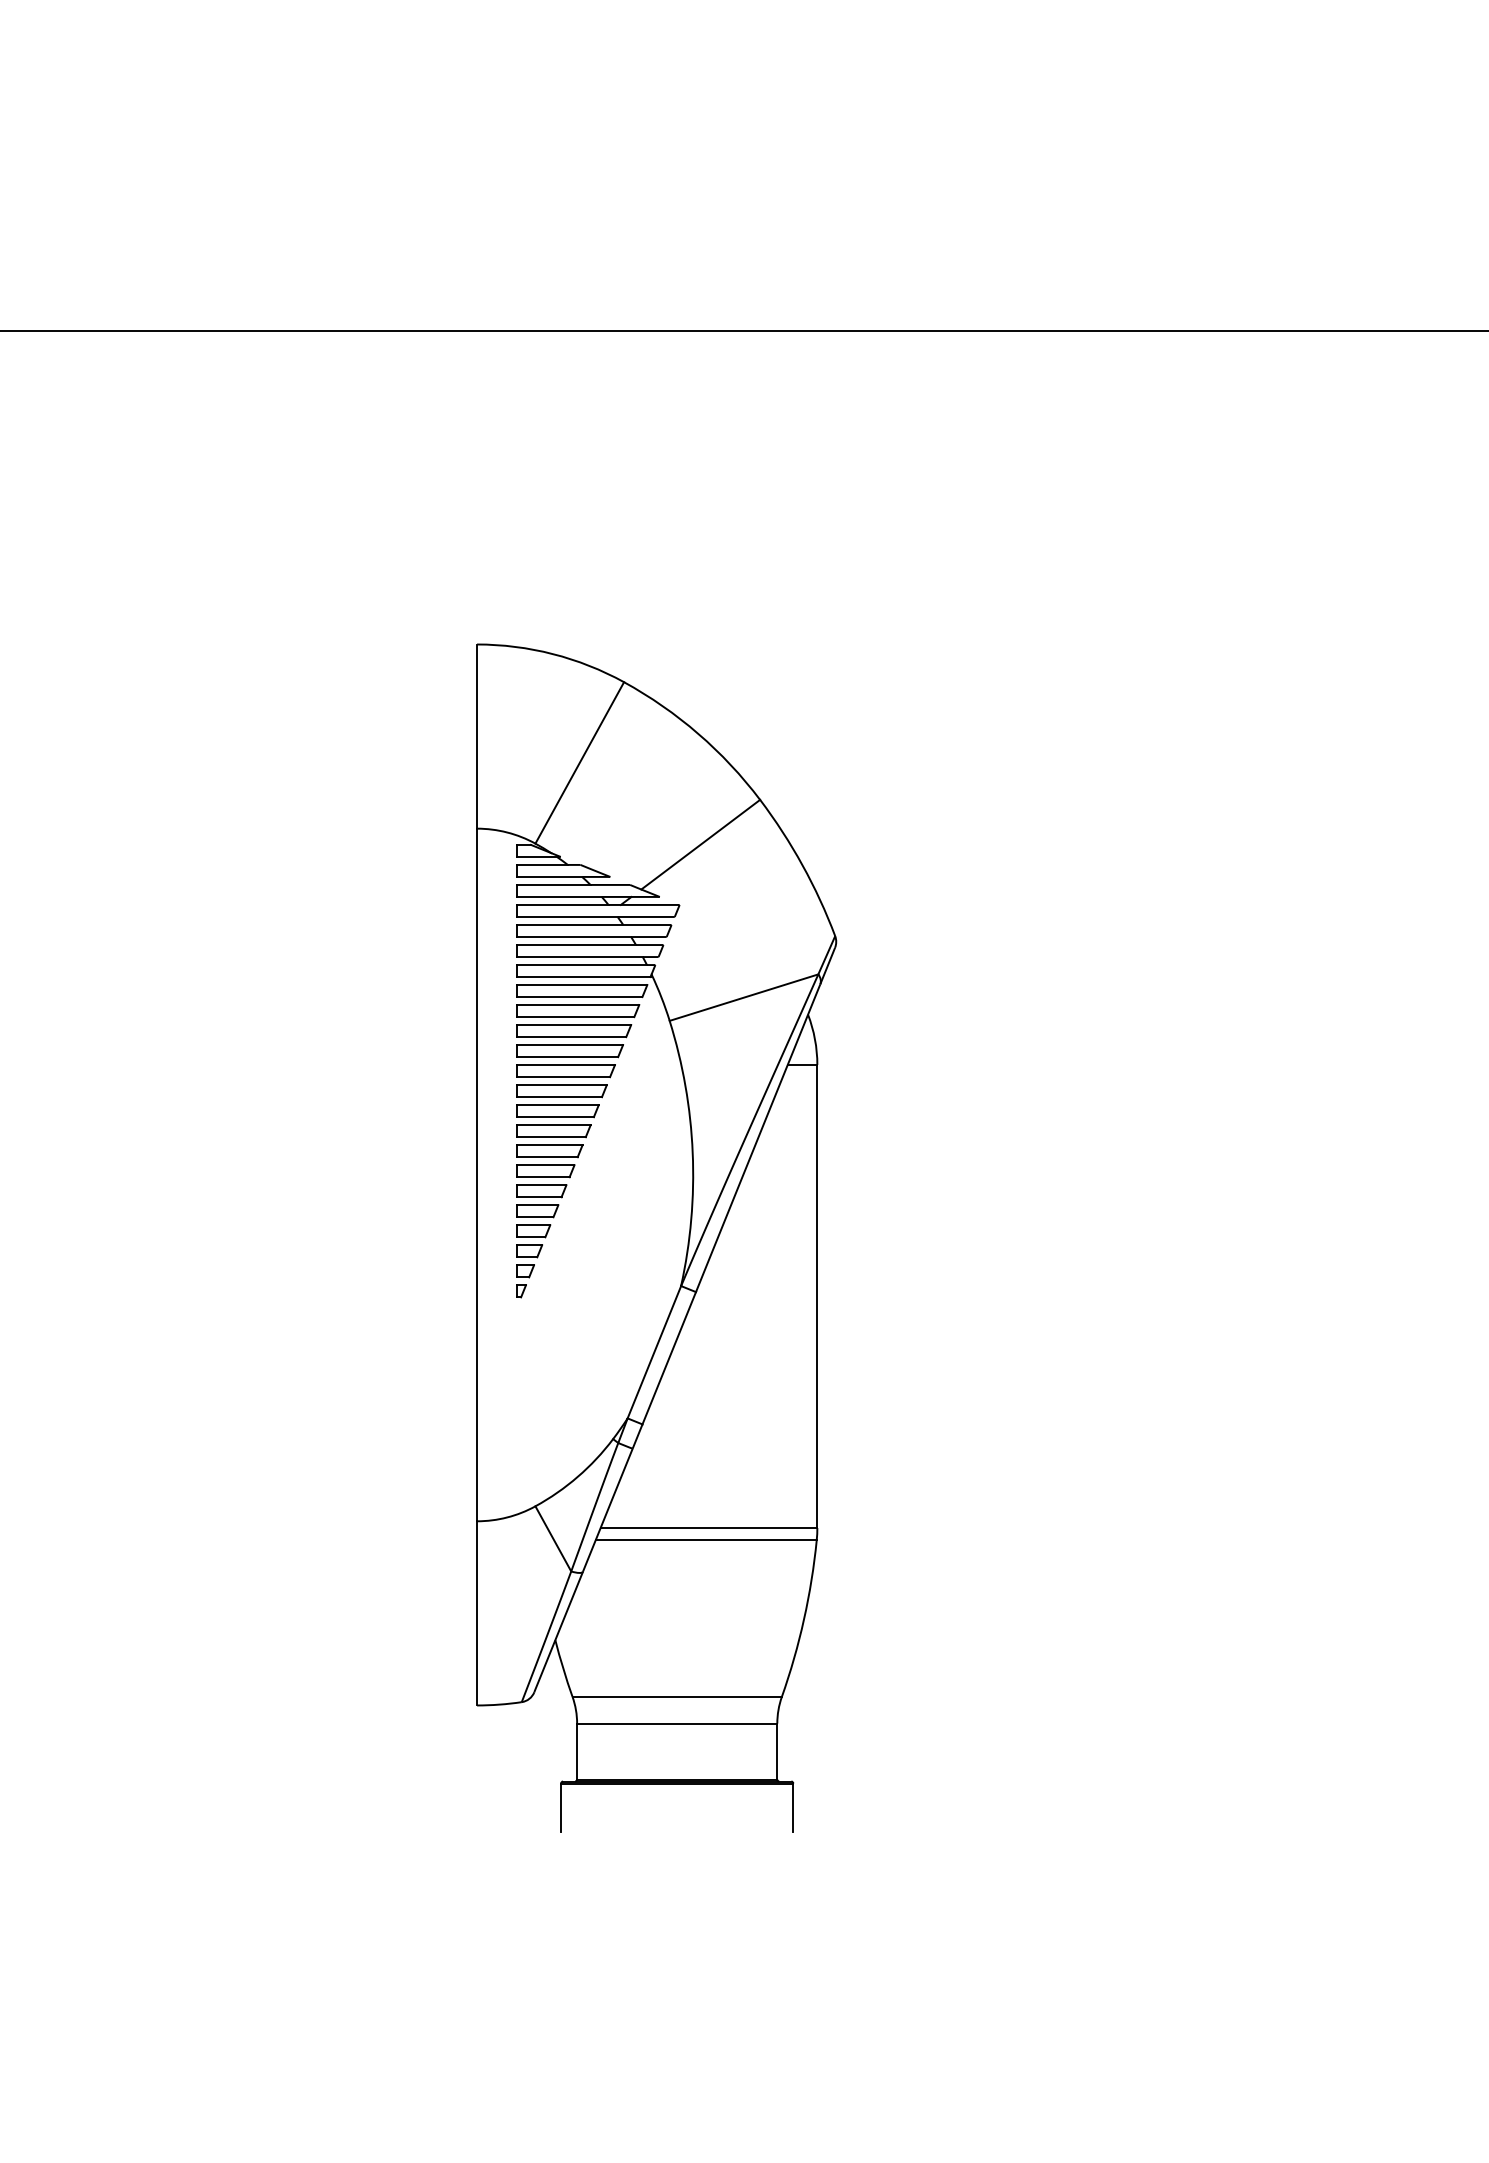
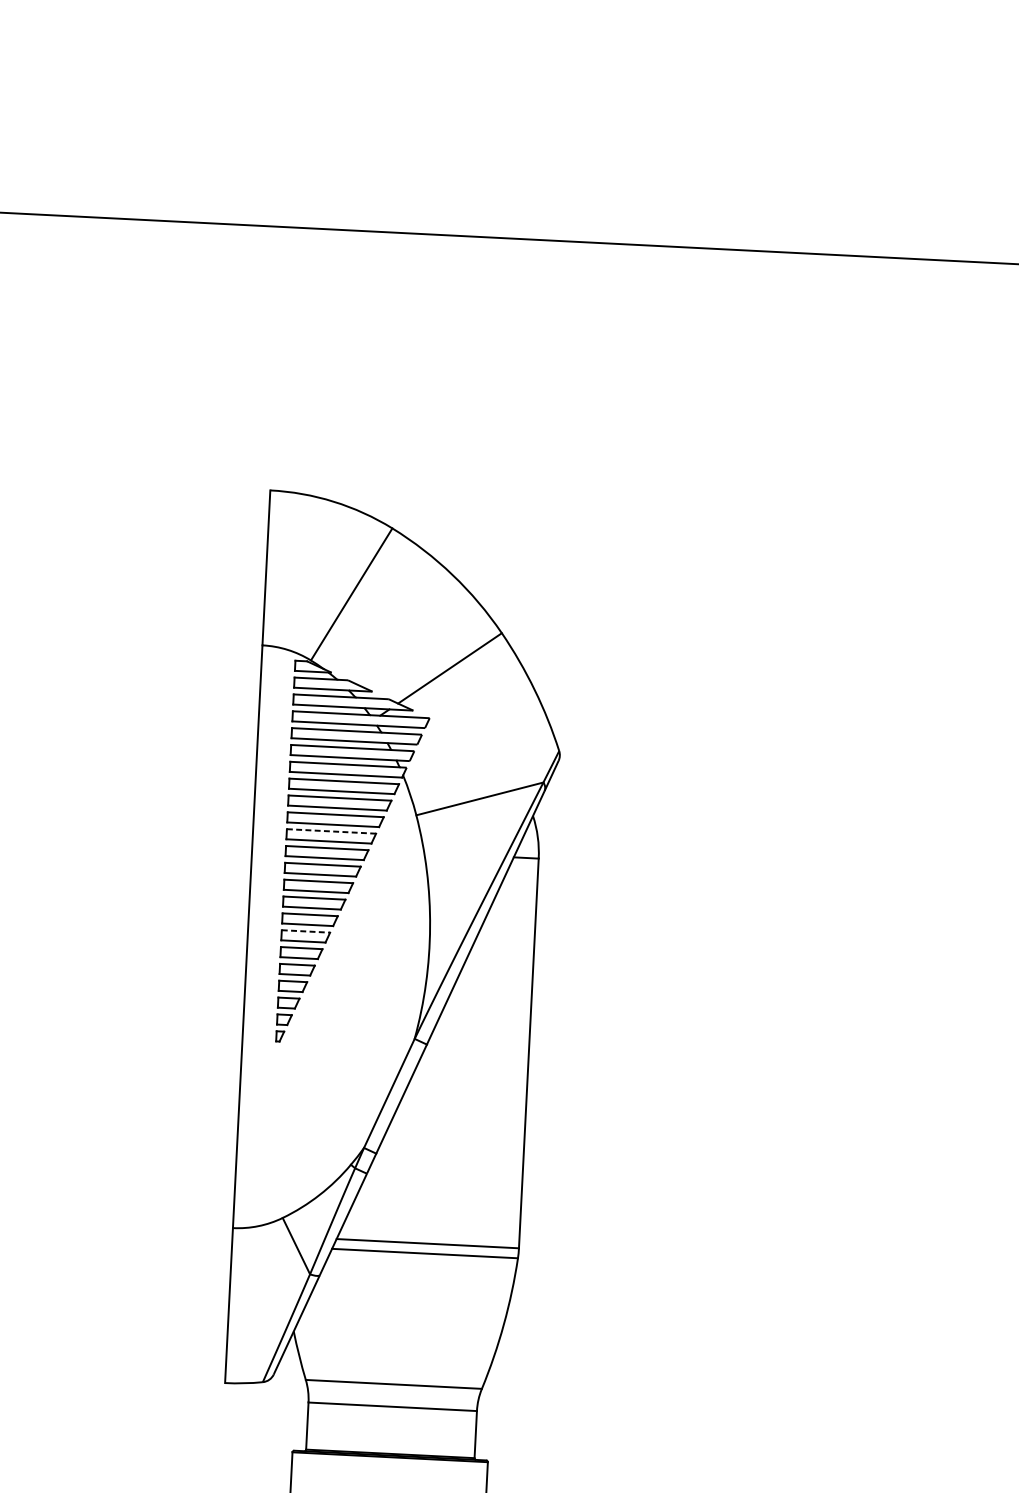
line: (570, 1045) -> (331, 831), solid -> dashed
line: (545, 1165) -> (305, 931), solid -> dashed

